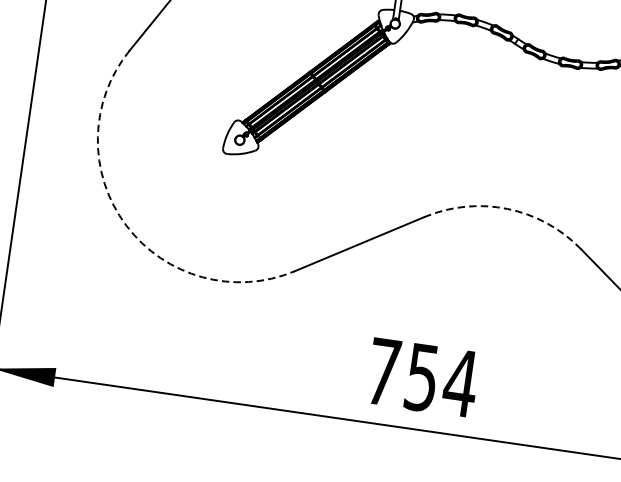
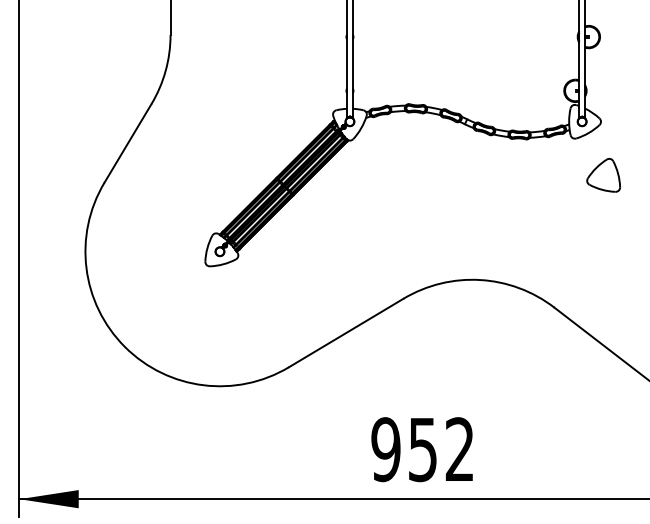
arc: (507, 209) -> (480, 280), dashed -> solid
arc: (125, 224) -> (124, 346), dashed -> solid
text: (422, 377) -> (423, 449), 754 -> 952

